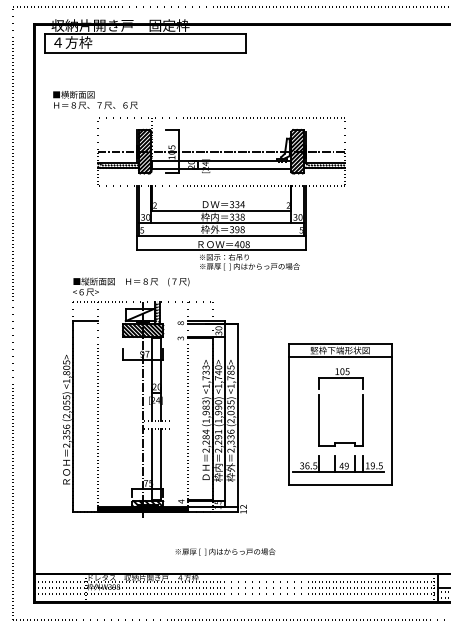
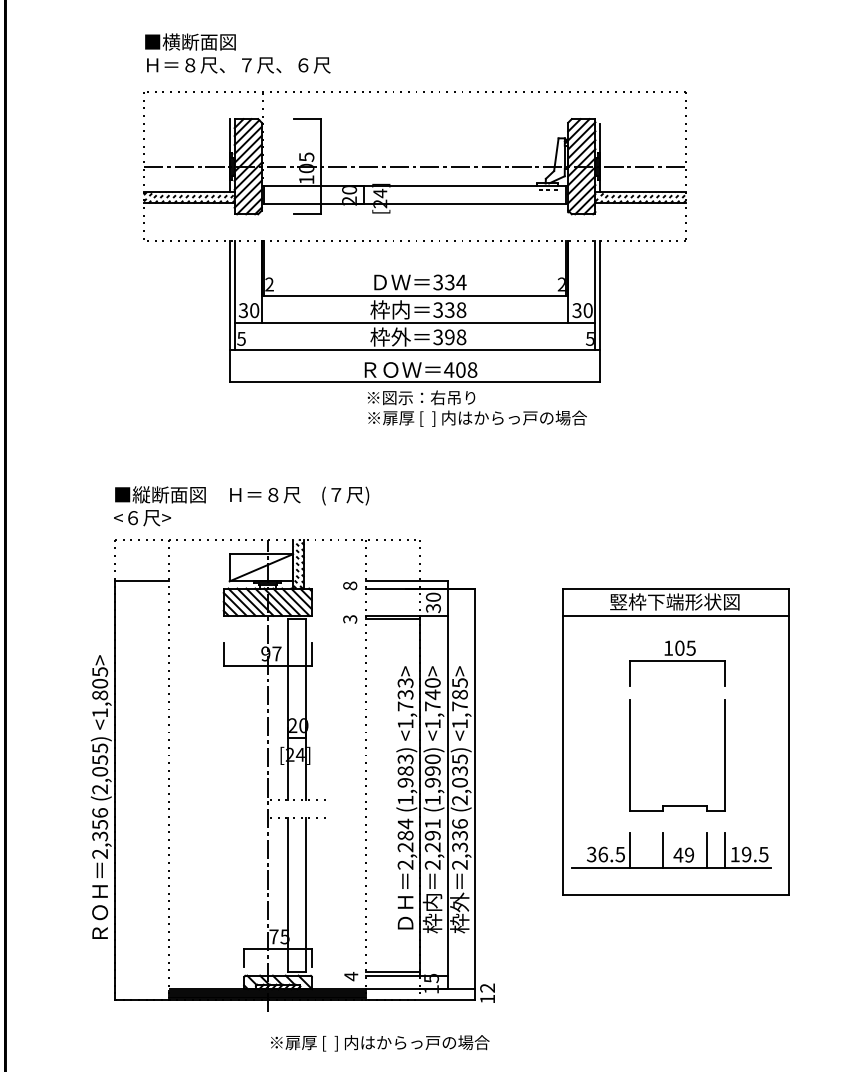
text: (95, 99) -> (237, 52), moved
part: (154, 397) -> (292, 748), moved
text: (225, 551) -> (380, 1042), moved

